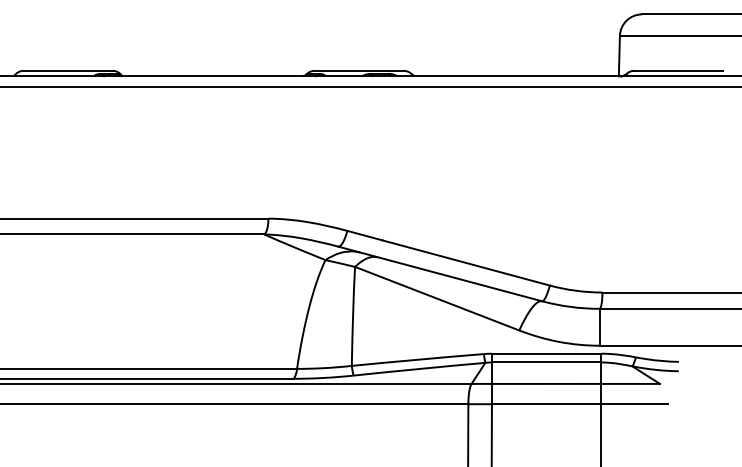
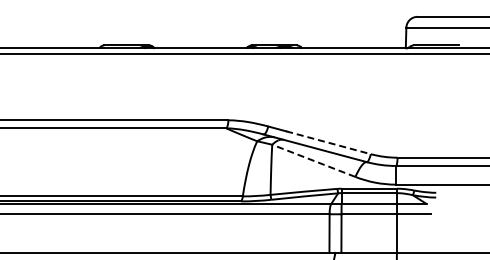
line: (466, 262) -> (328, 142), solid -> dashed
line: (436, 298) -> (313, 160), solid -> dashed

